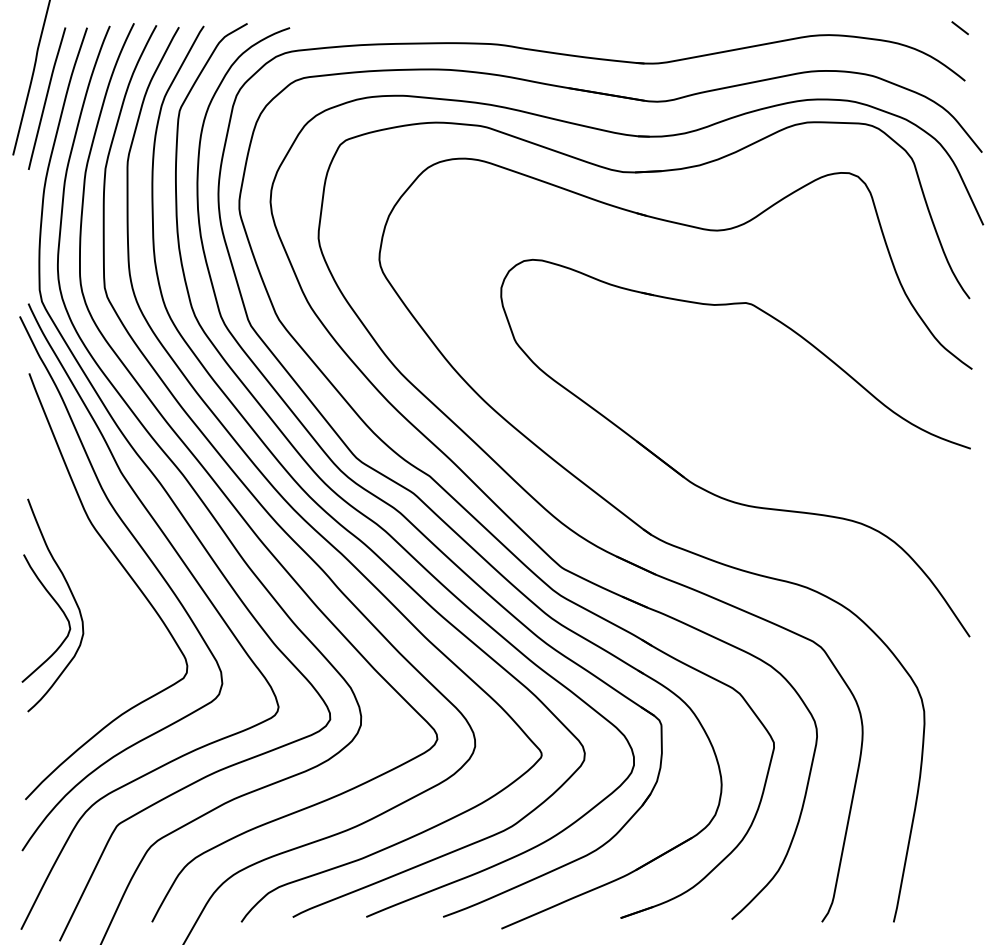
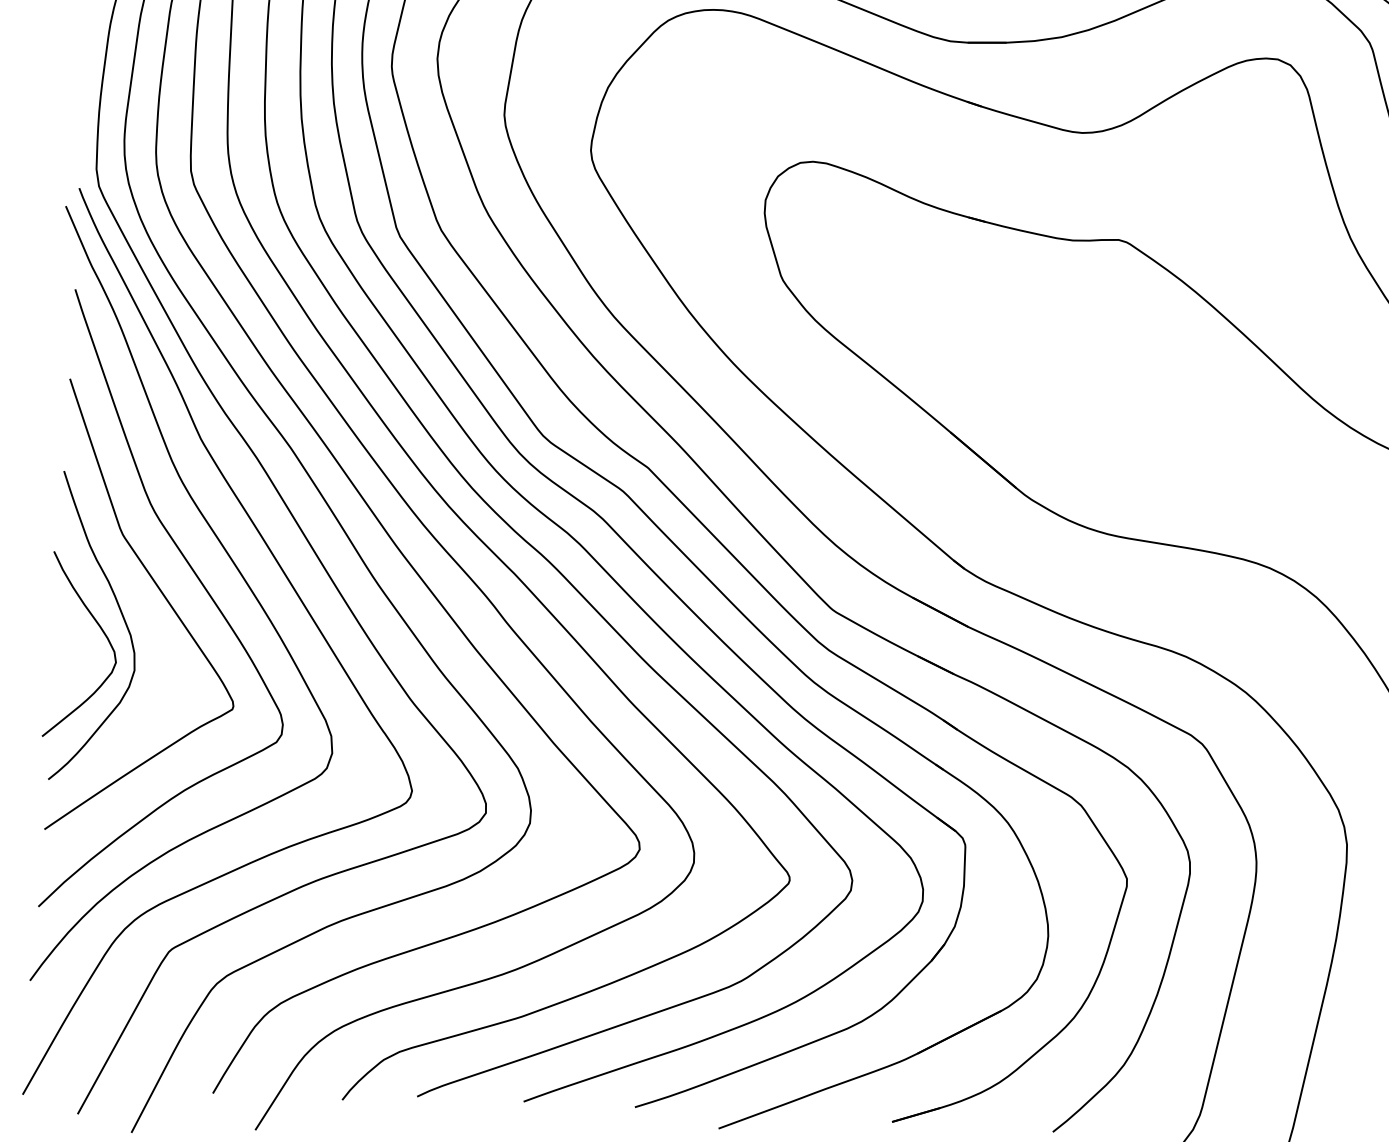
curve: (100, 582) -> (163, 597), added

